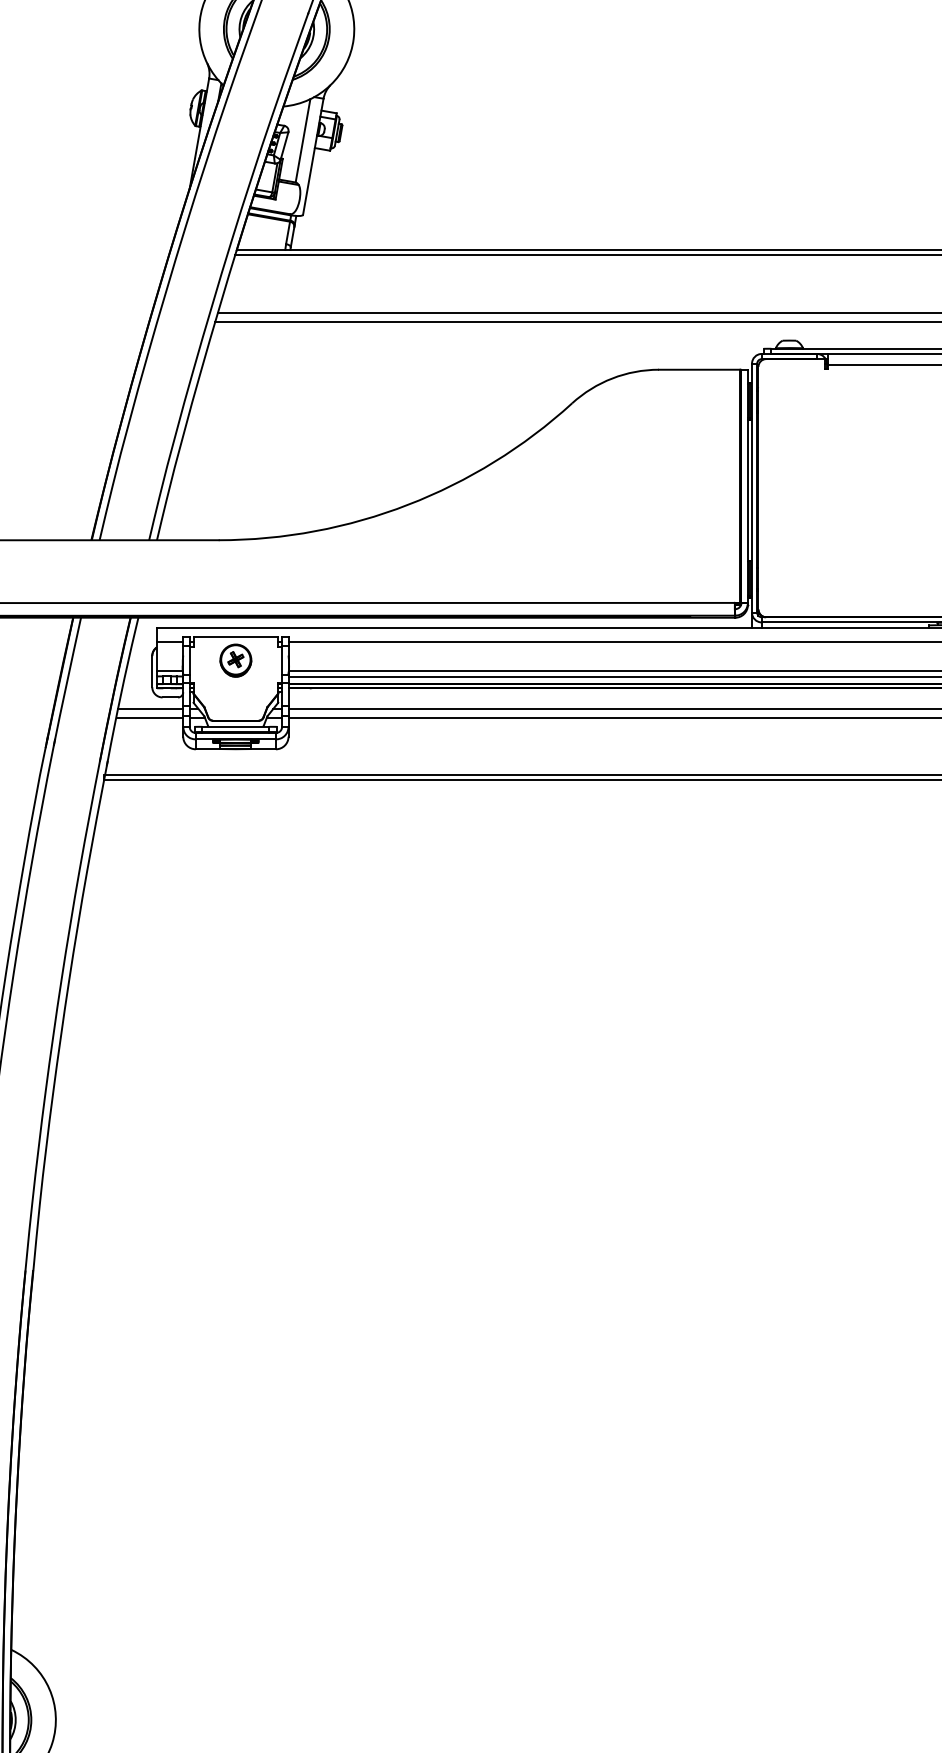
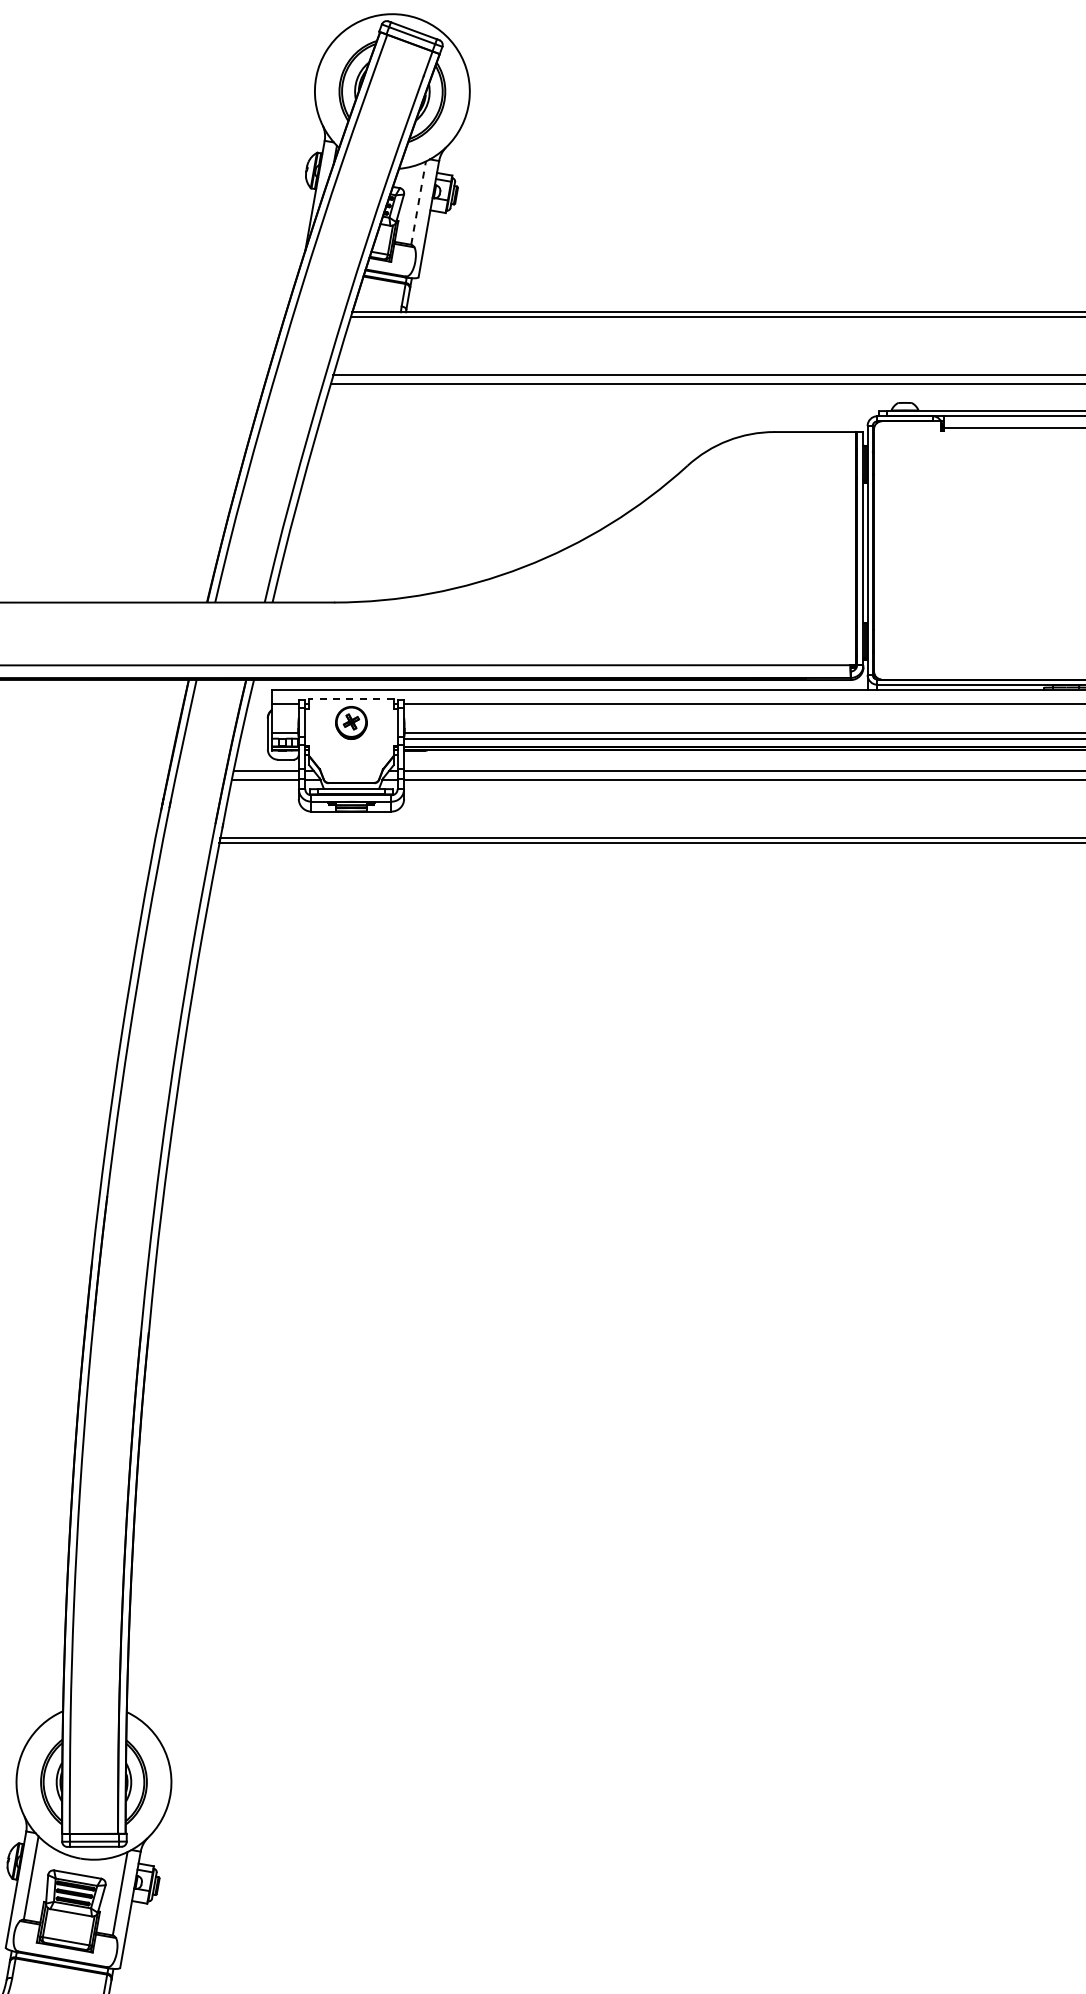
line: (302, 140) -> (418, 202), solid -> dashed
line: (234, 637) -> (350, 699), solid -> dashed

